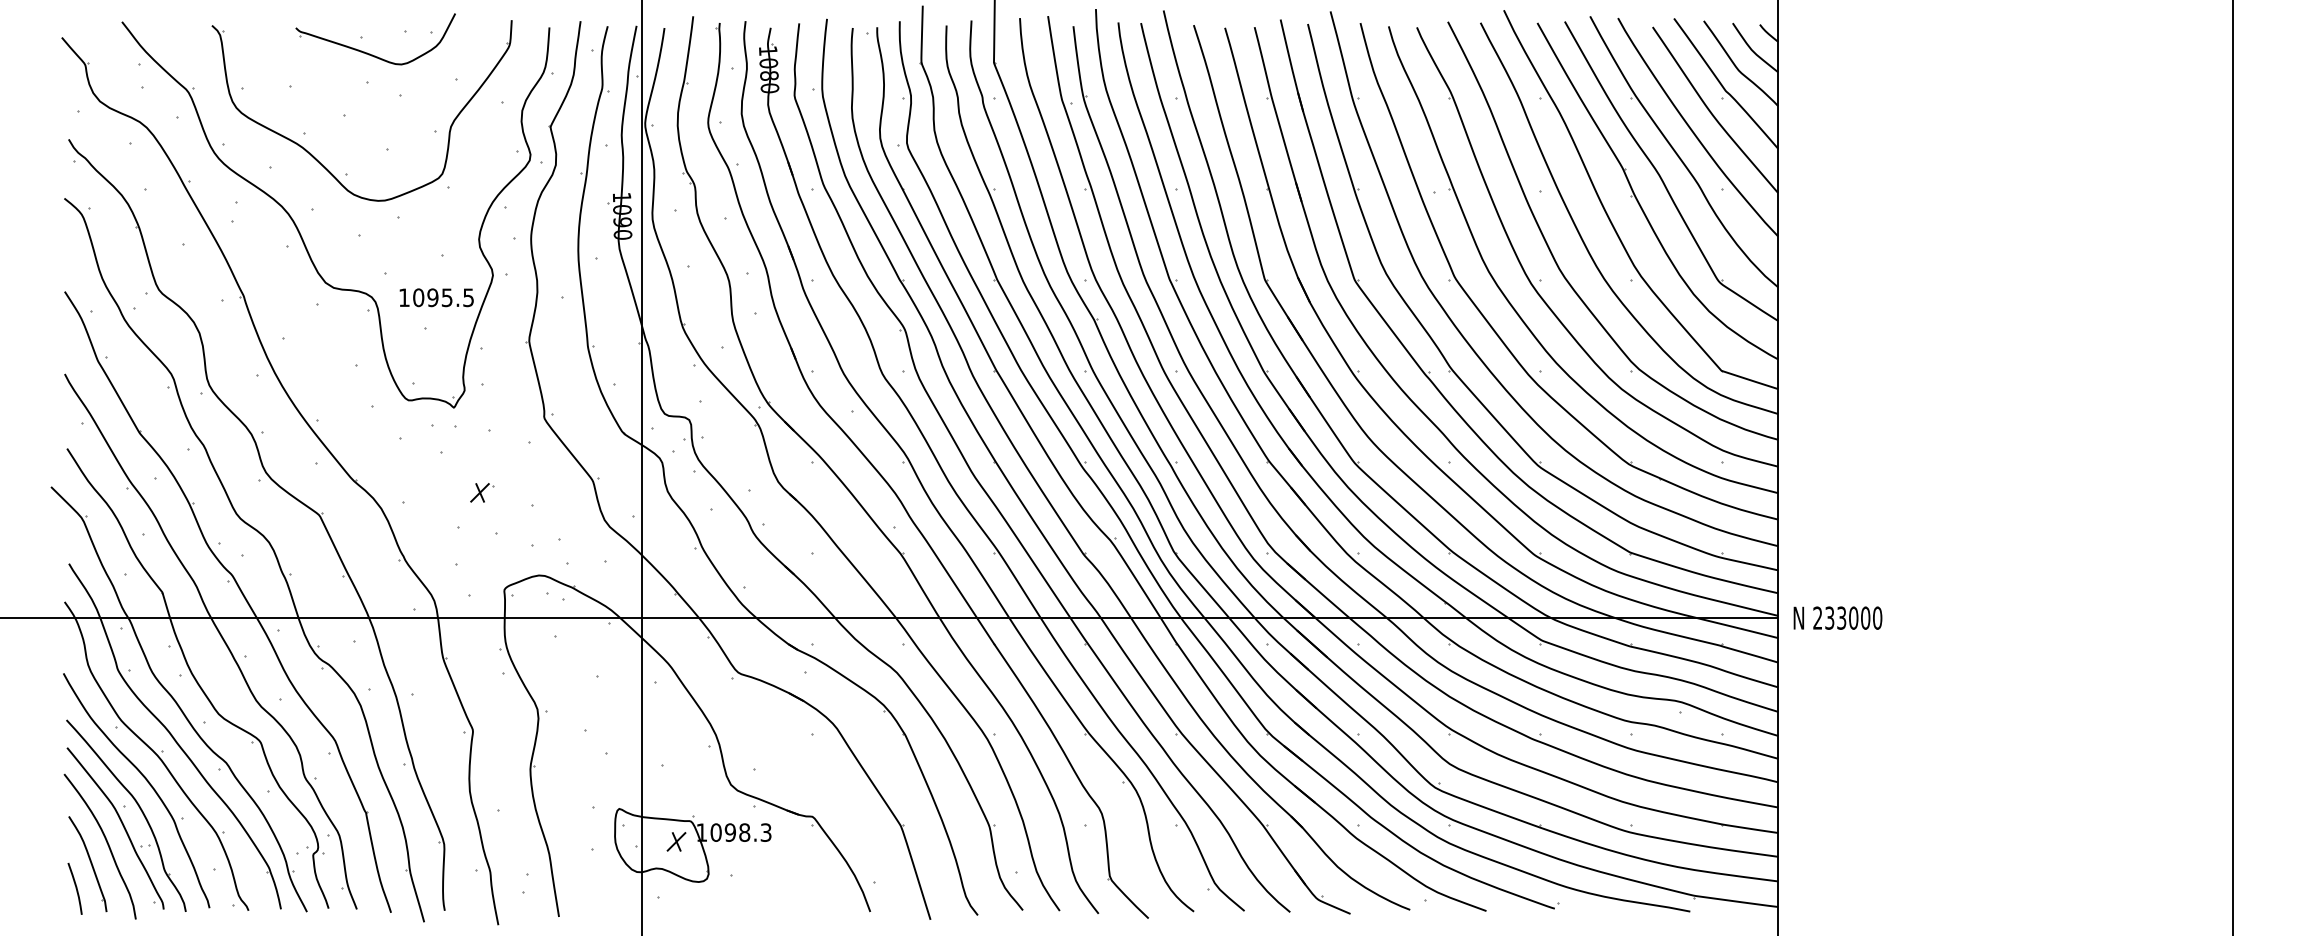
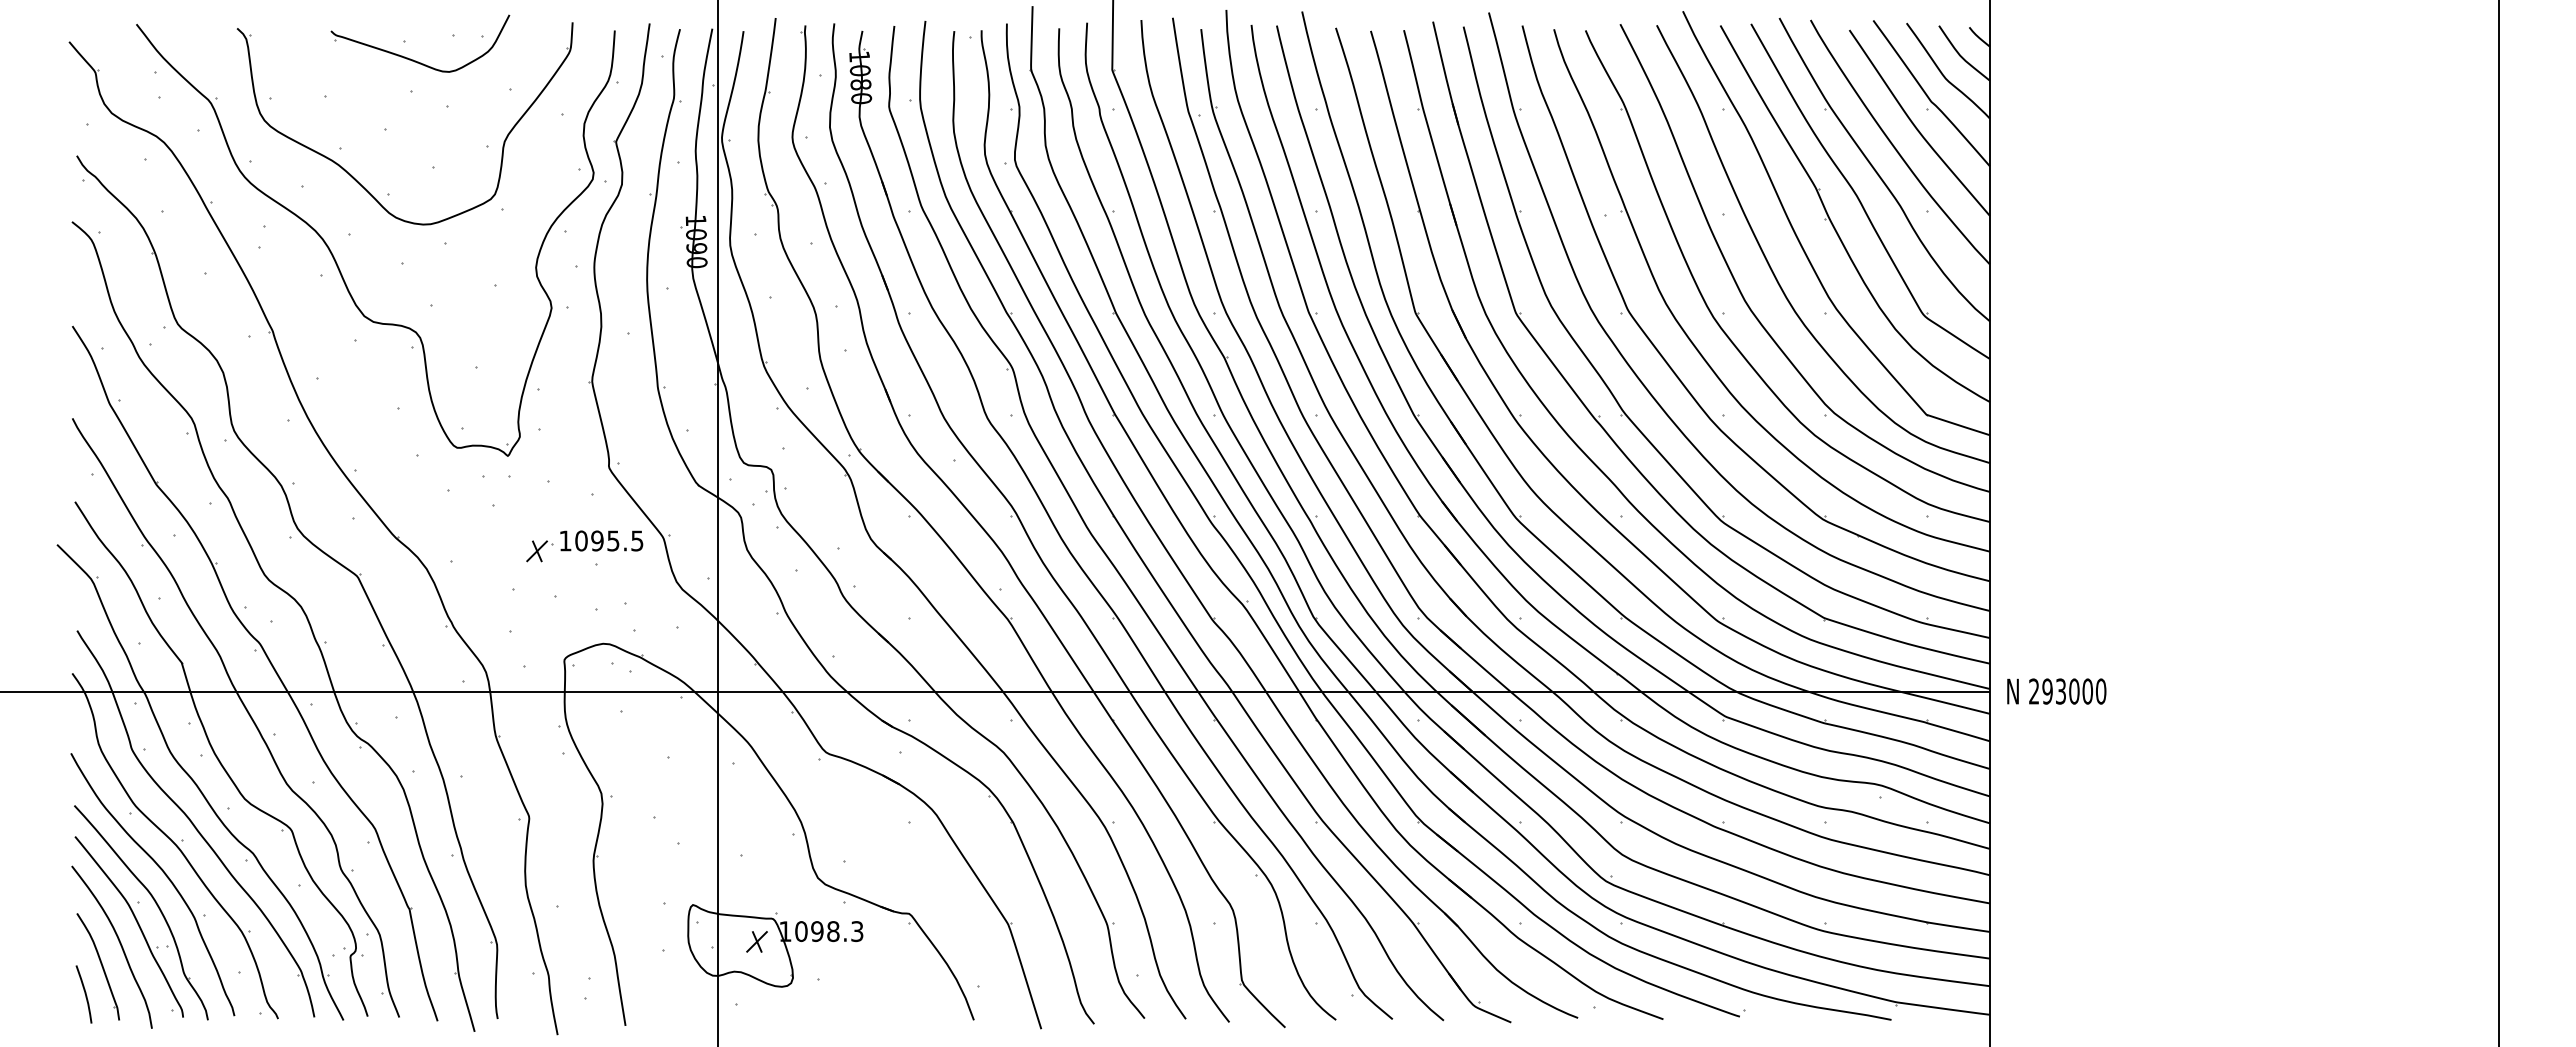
text: (436, 297) -> (601, 540), moved
text: (1829, 618) -> (2047, 691), 233000 -> 293000

